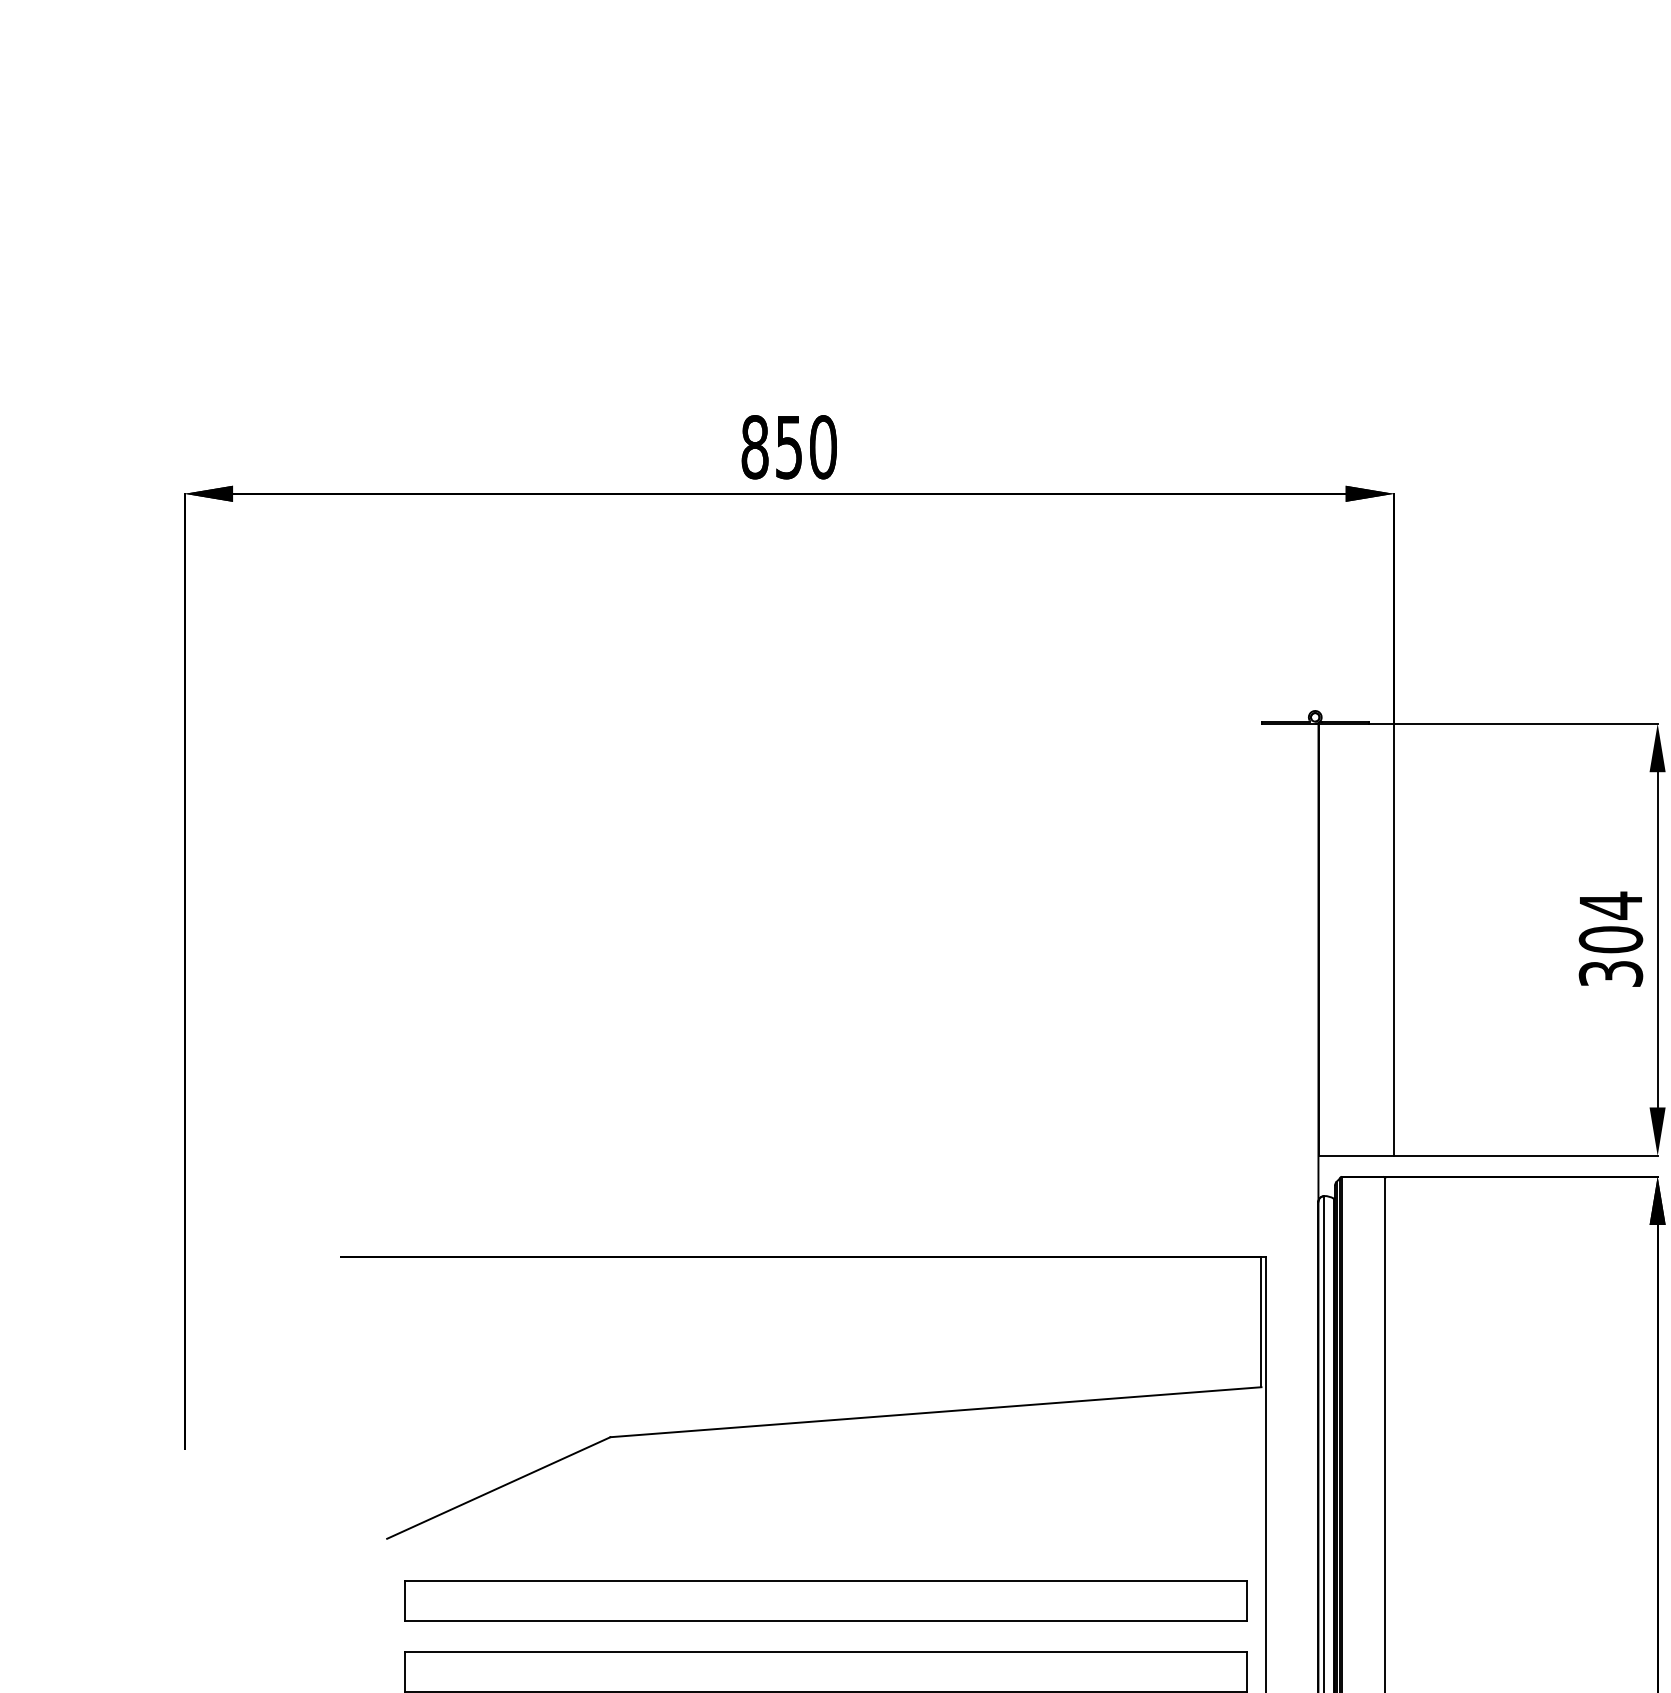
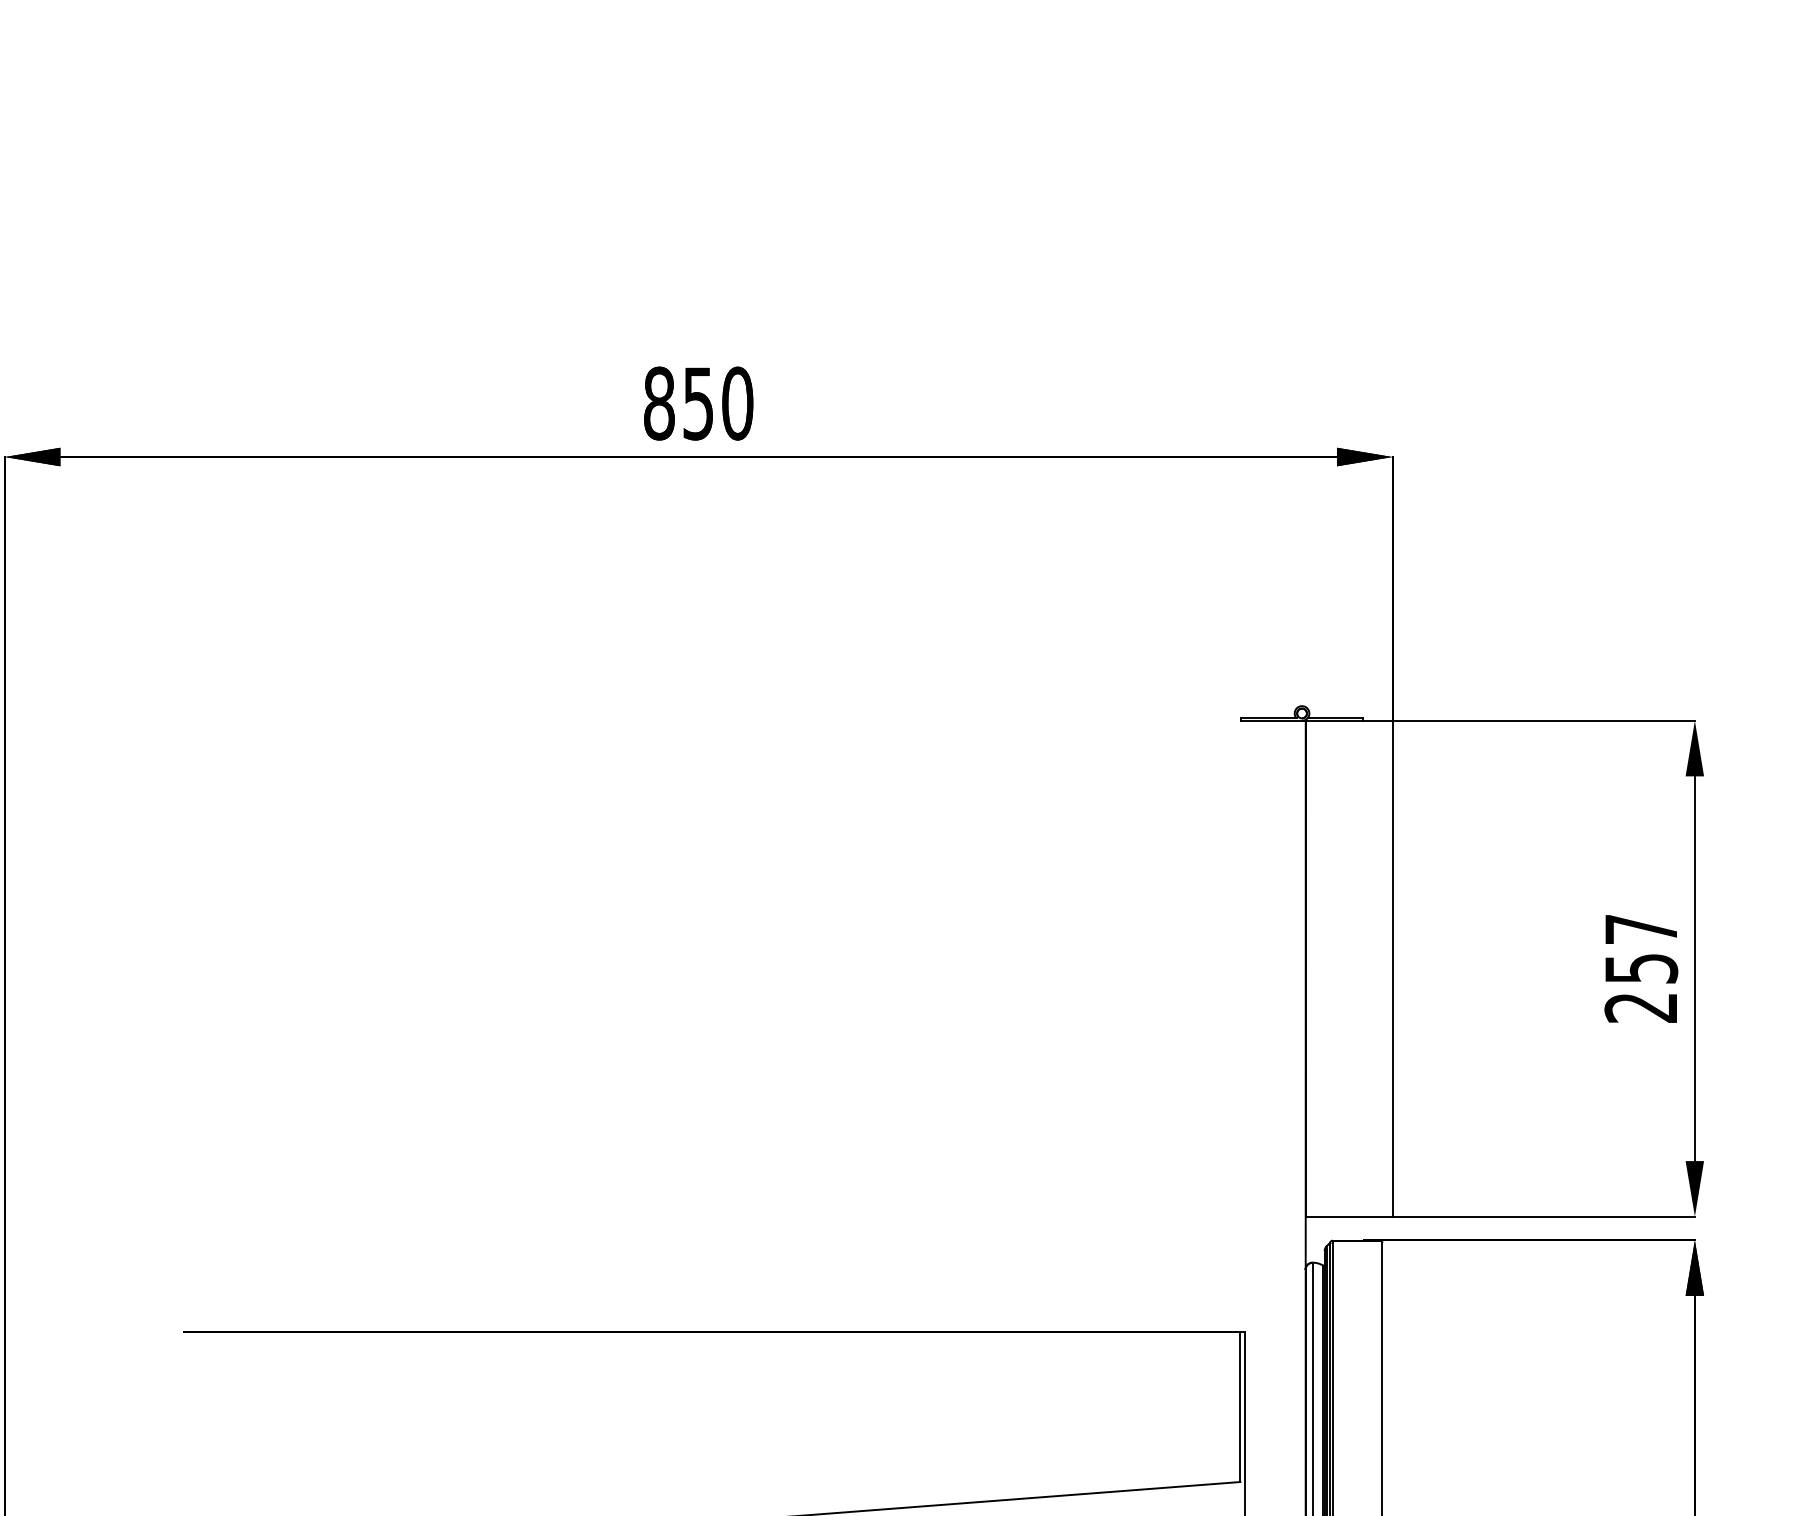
text: (1610, 938) -> (1640, 967), 304 -> 257

